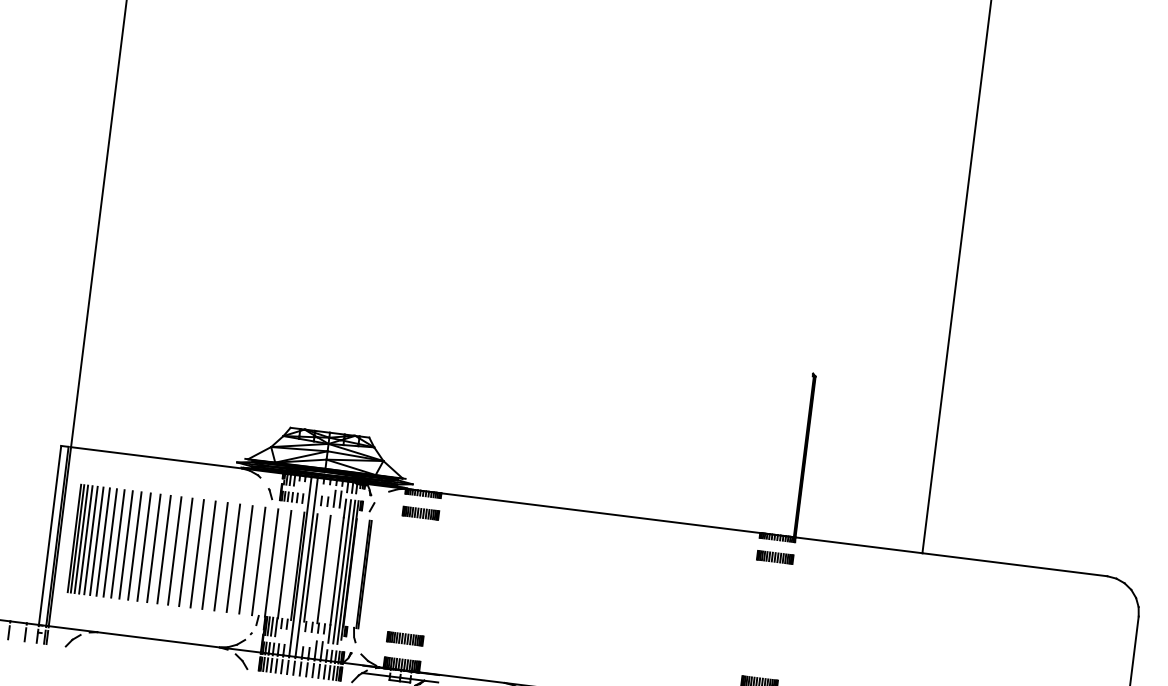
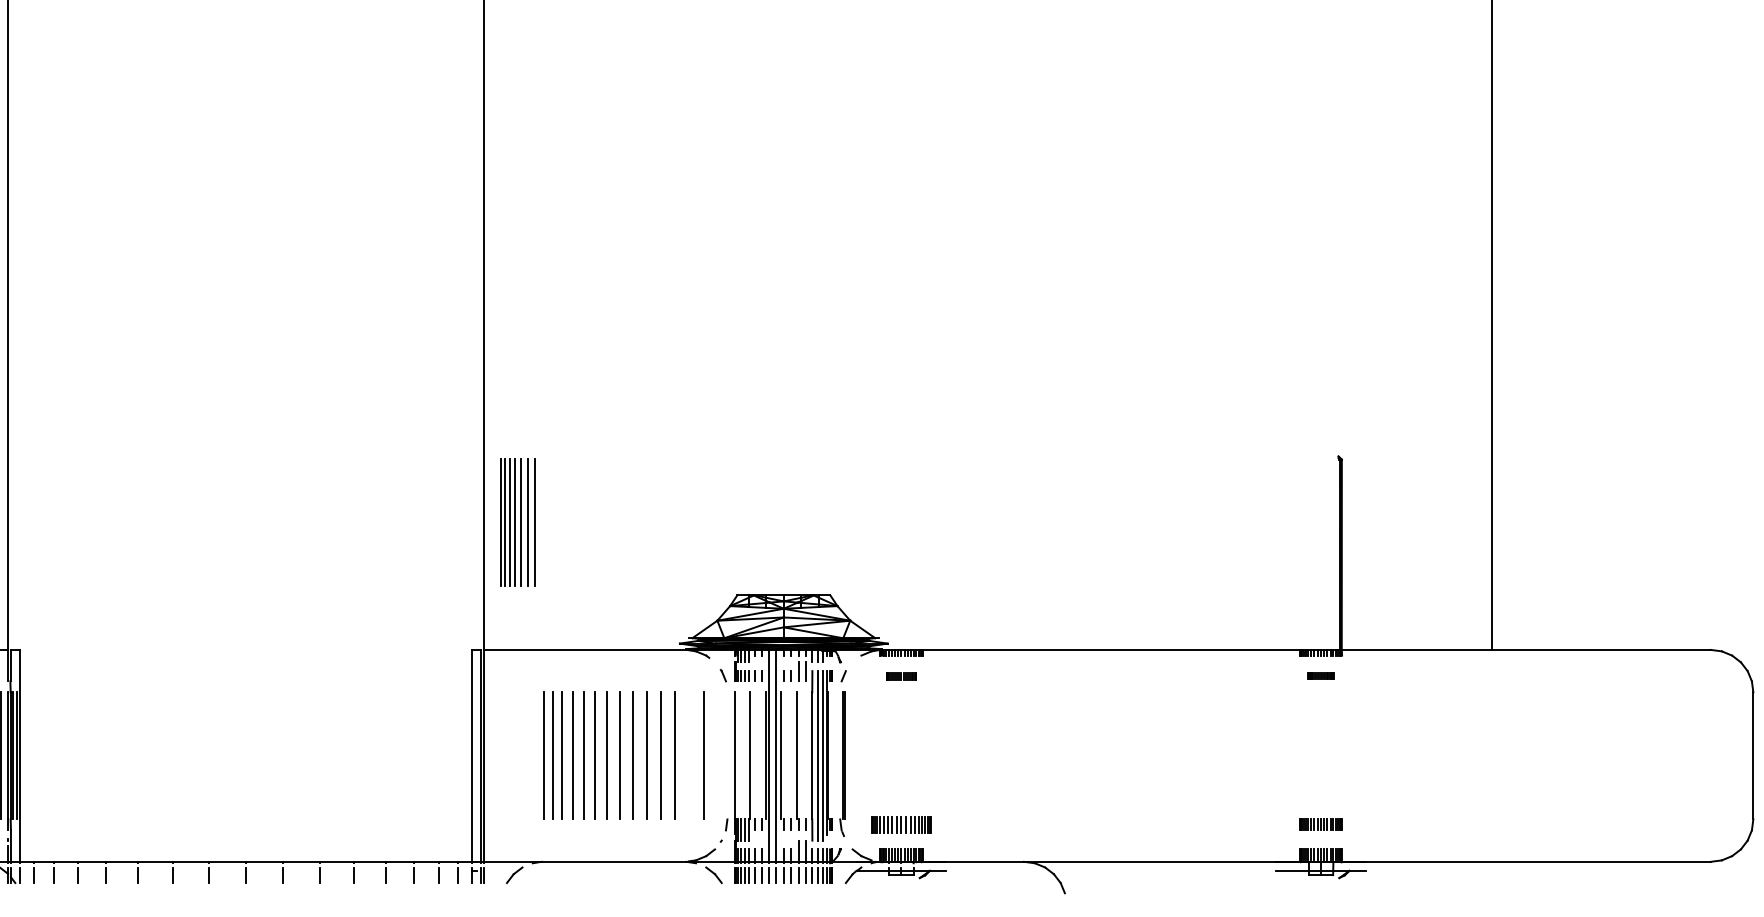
part: (420, 512) -> (901, 675), size x0.7
part: (88, 539) -> (517, 522), moved
part: (774, 556) -> (1320, 675), size x0.6
line: (233, 557) -> (689, 755), removed
line: (258, 561) -> (719, 755), removed
part: (405, 638) -> (901, 824), size x1.4

